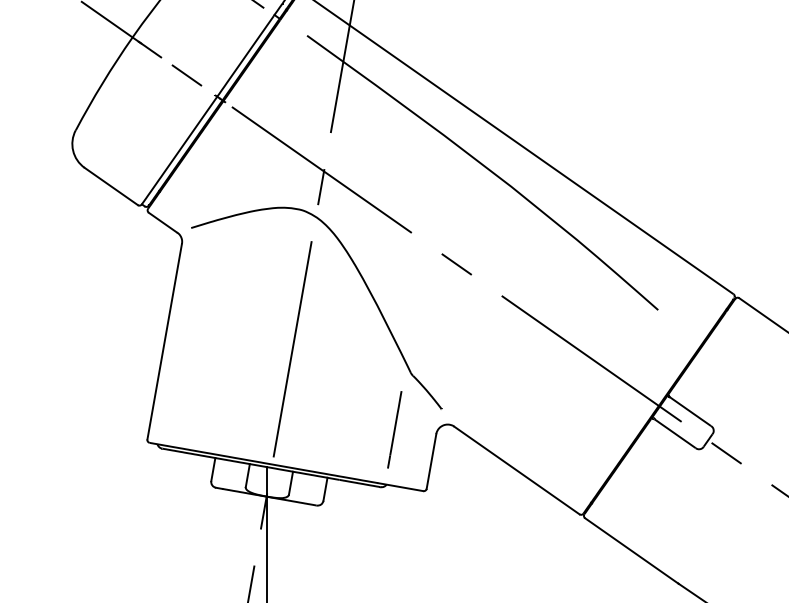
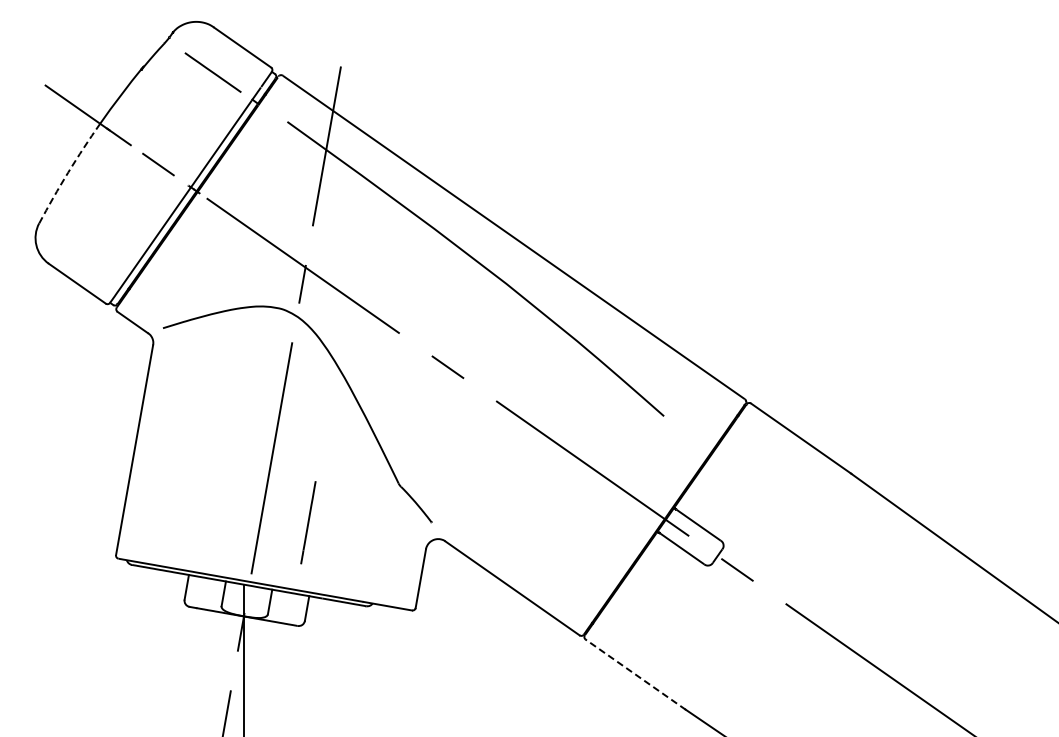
arc: (103, 82) -> (68, 172), solid -> dashed
line: (394, 429) -> (308, 522), moved
line: (631, 550) -> (635, 674), solid -> dashed

